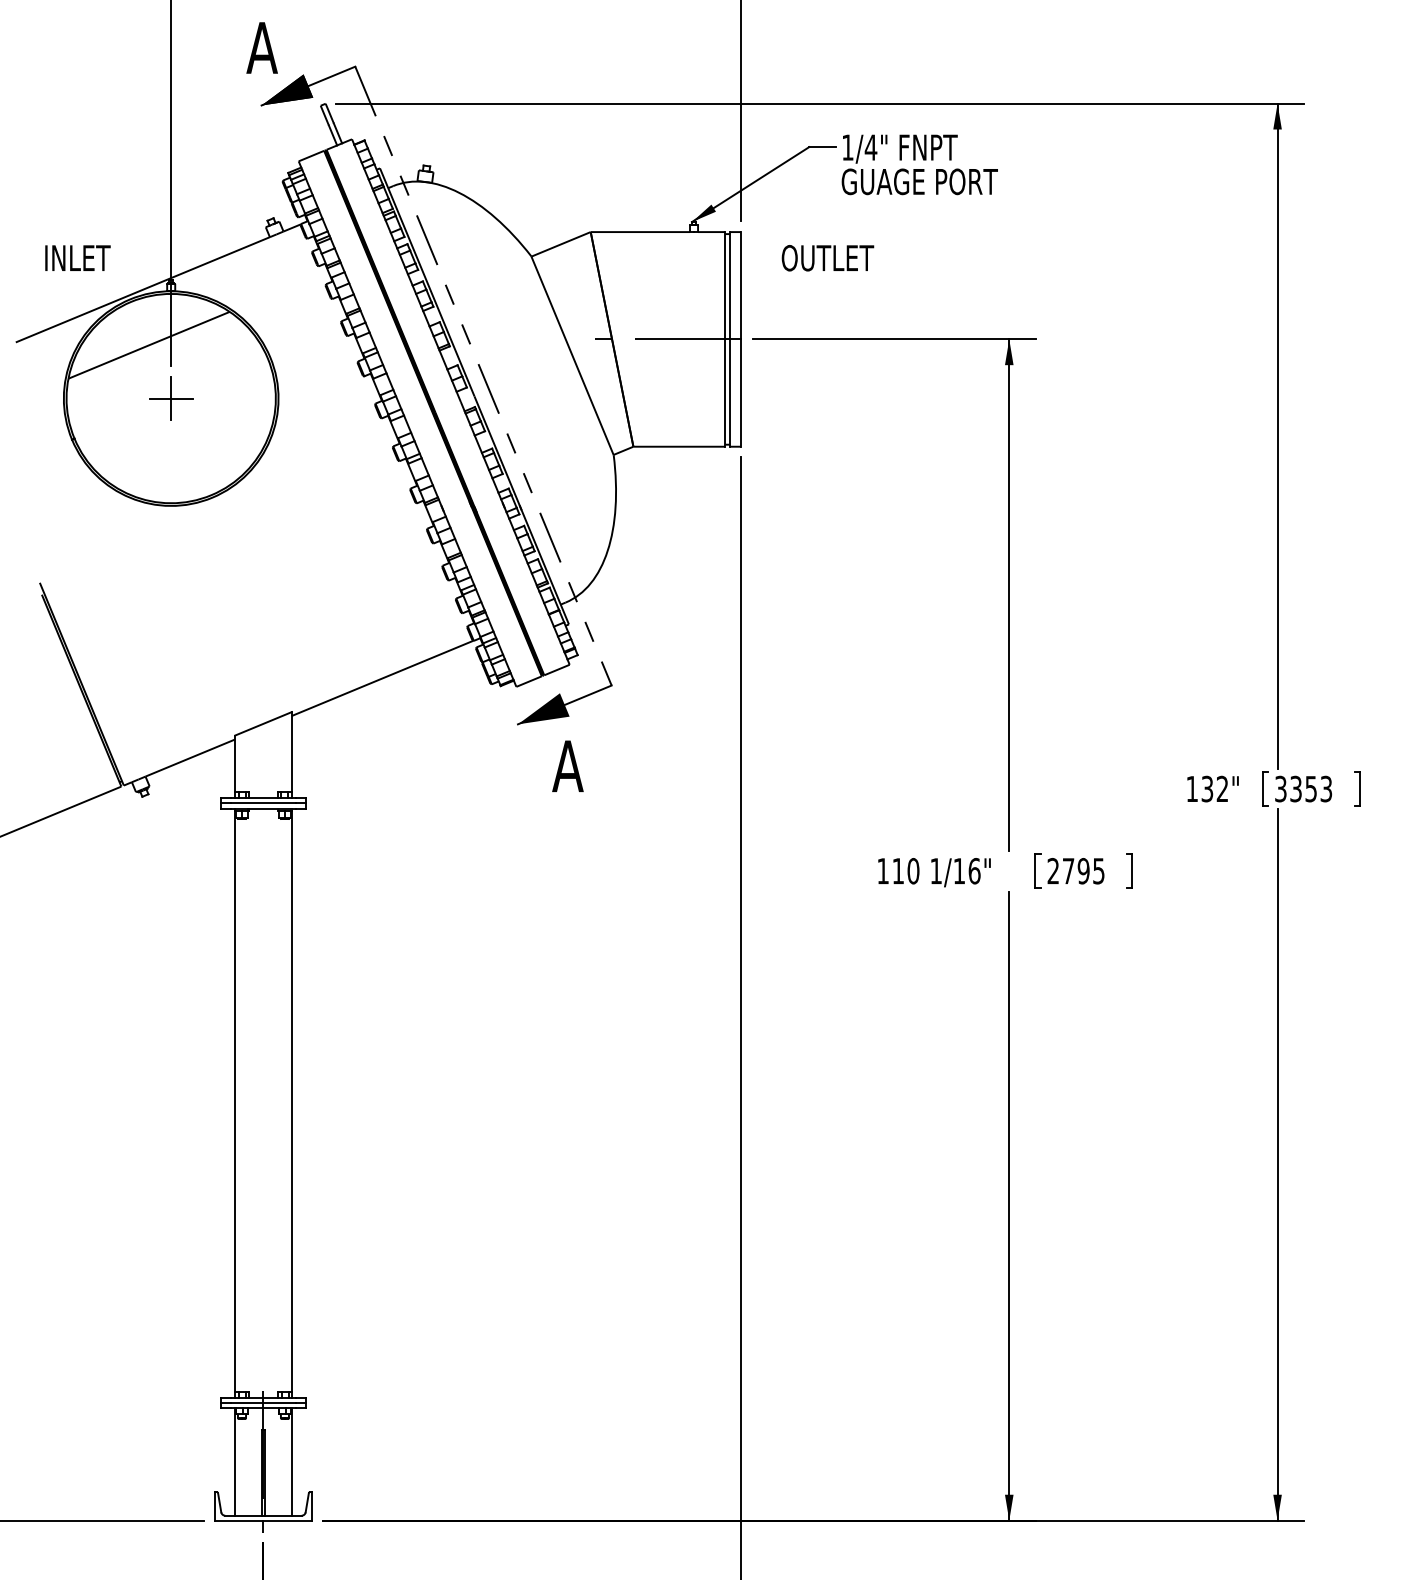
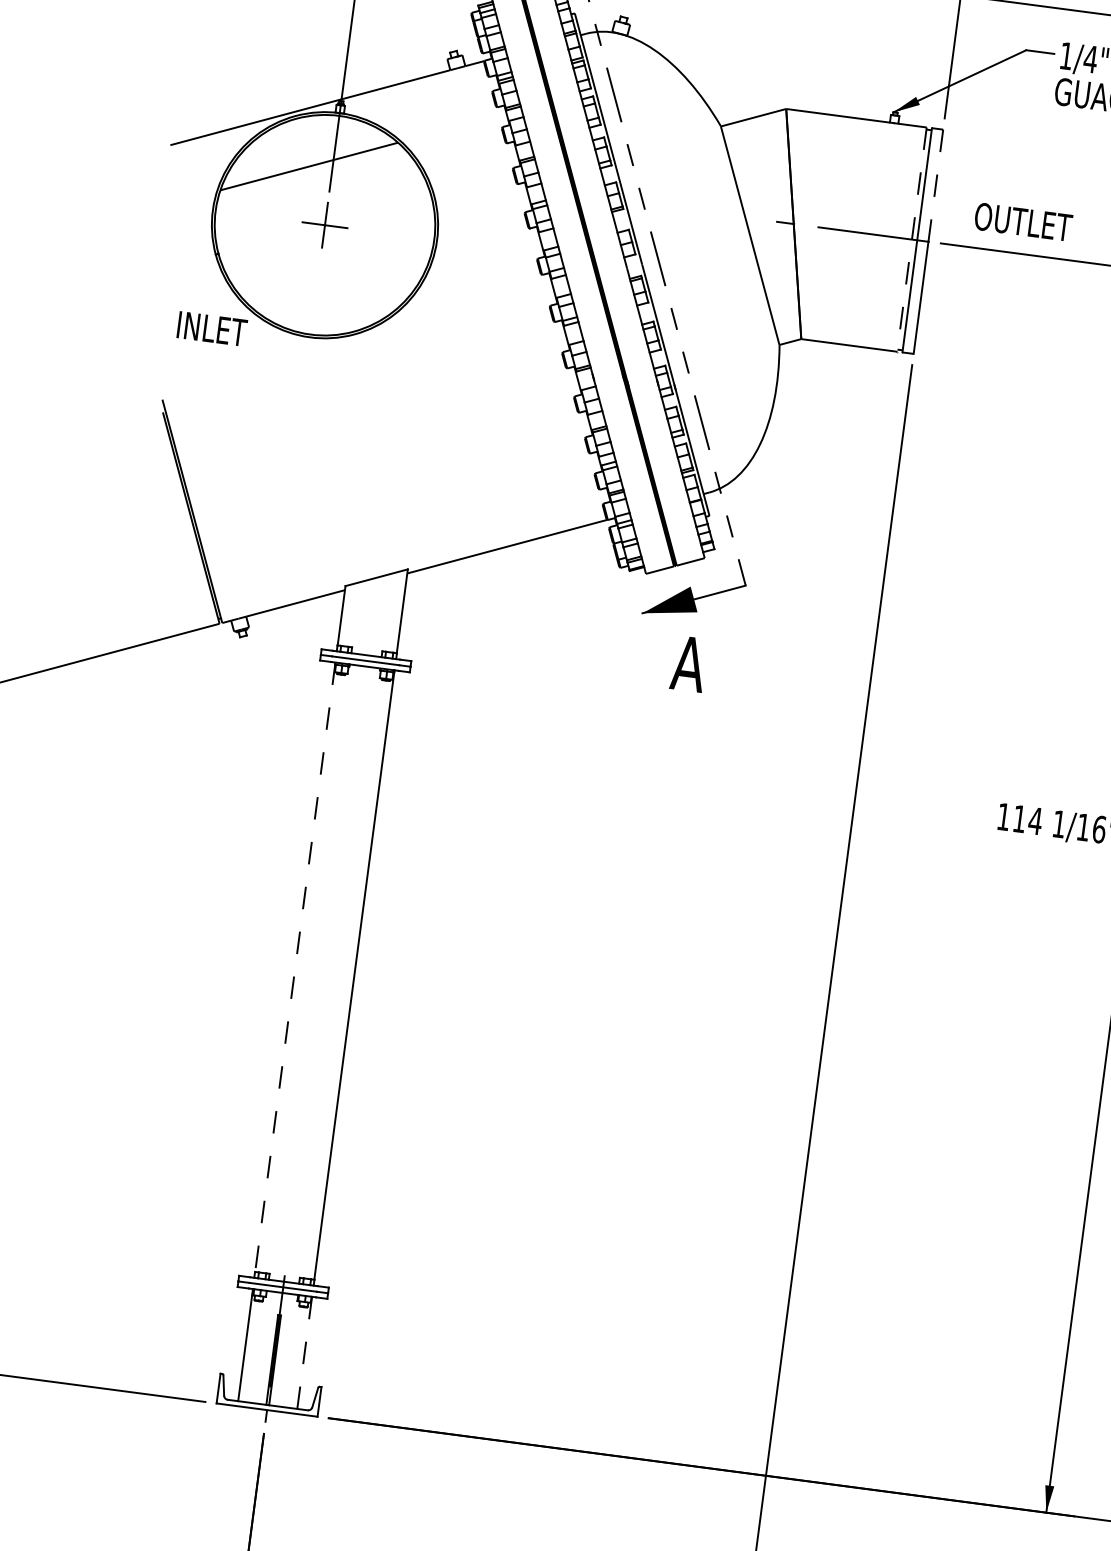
text: (77, 257) -> (211, 328), moved
text: (827, 258) -> (1022, 222), moved
line: (740, 285) -> (935, 185), solid -> dashed
line: (725, 339) -> (912, 239), solid -> dashed
text: (913, 871) -> (1035, 821), 110 -> 114
line: (235, 1100) -> (295, 967), solid -> dashed
line: (291, 1462) -> (304, 1353), solid -> dashed

